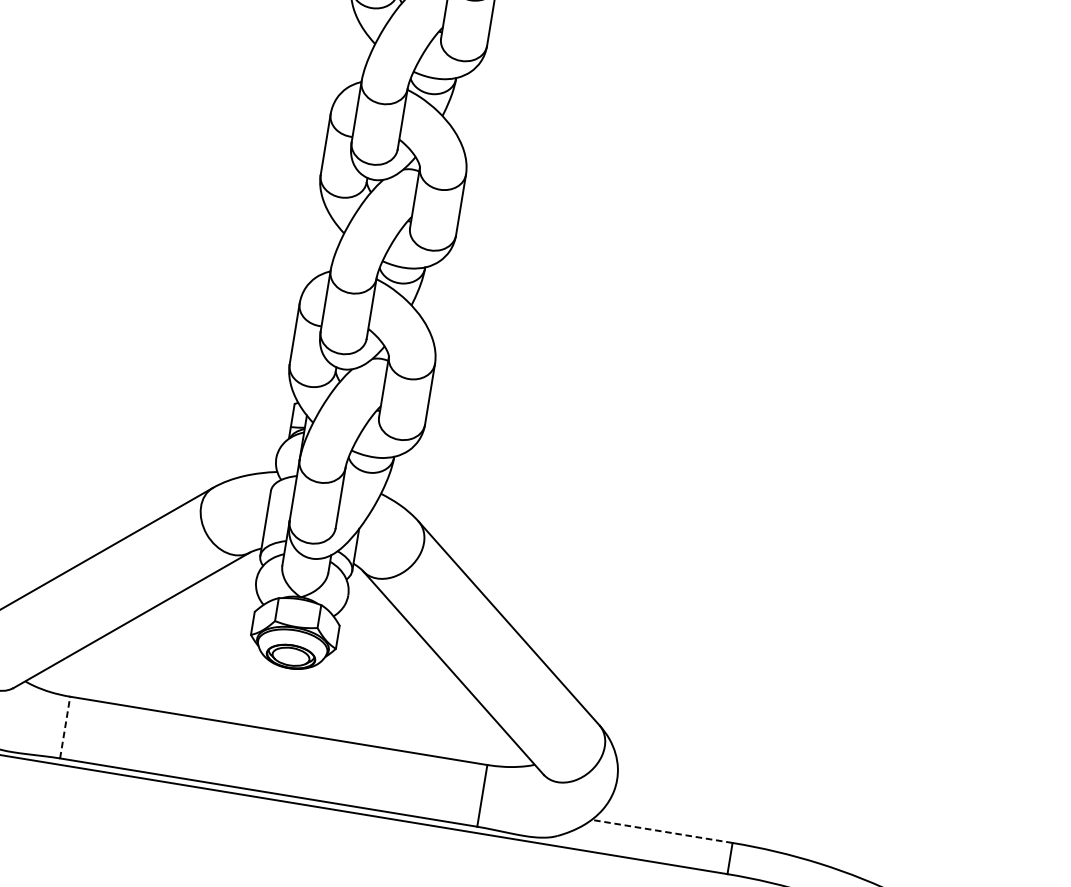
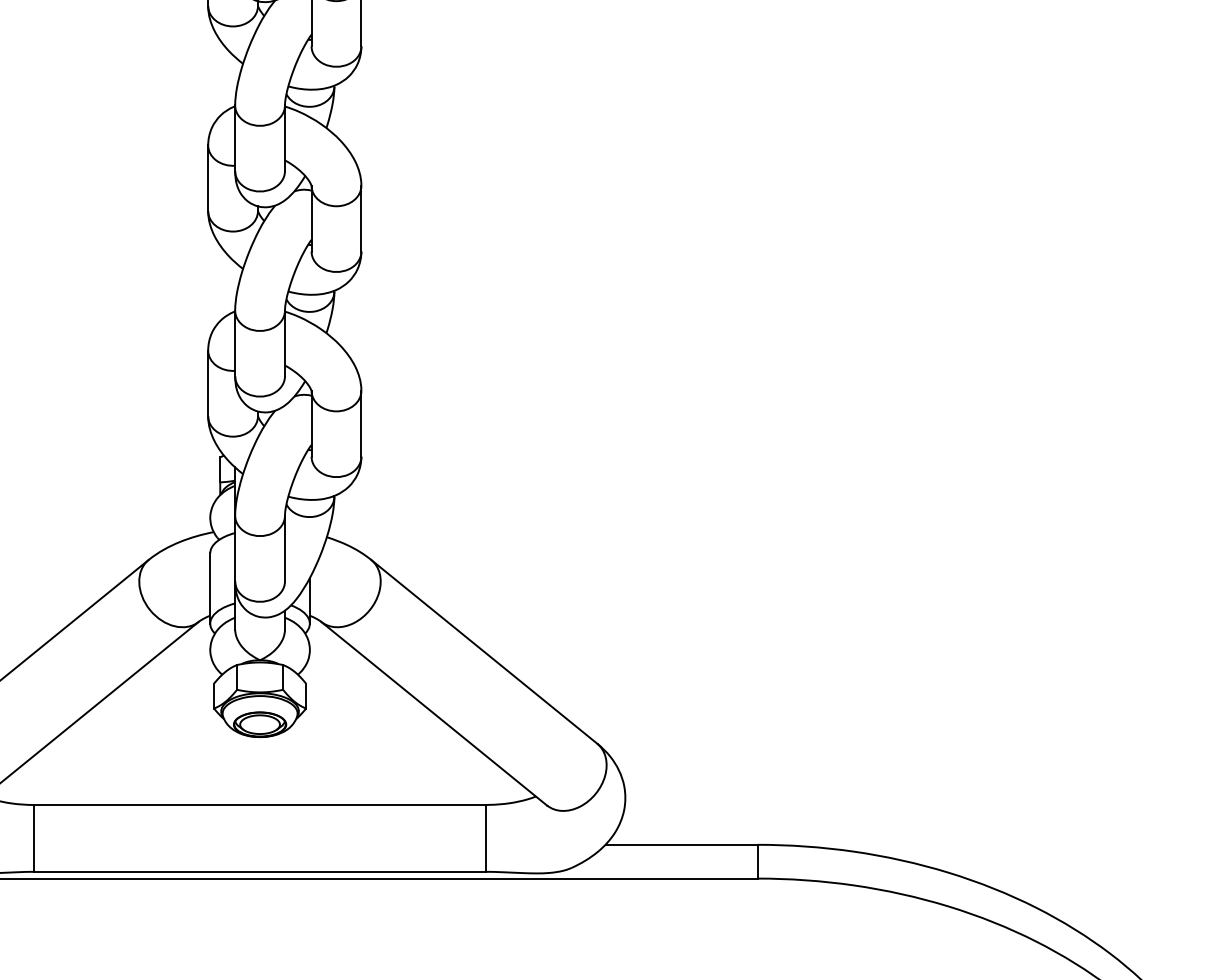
line: (65, 726) -> (34, 837), dashed -> solid
line: (661, 831) -> (681, 844), dashed -> solid

